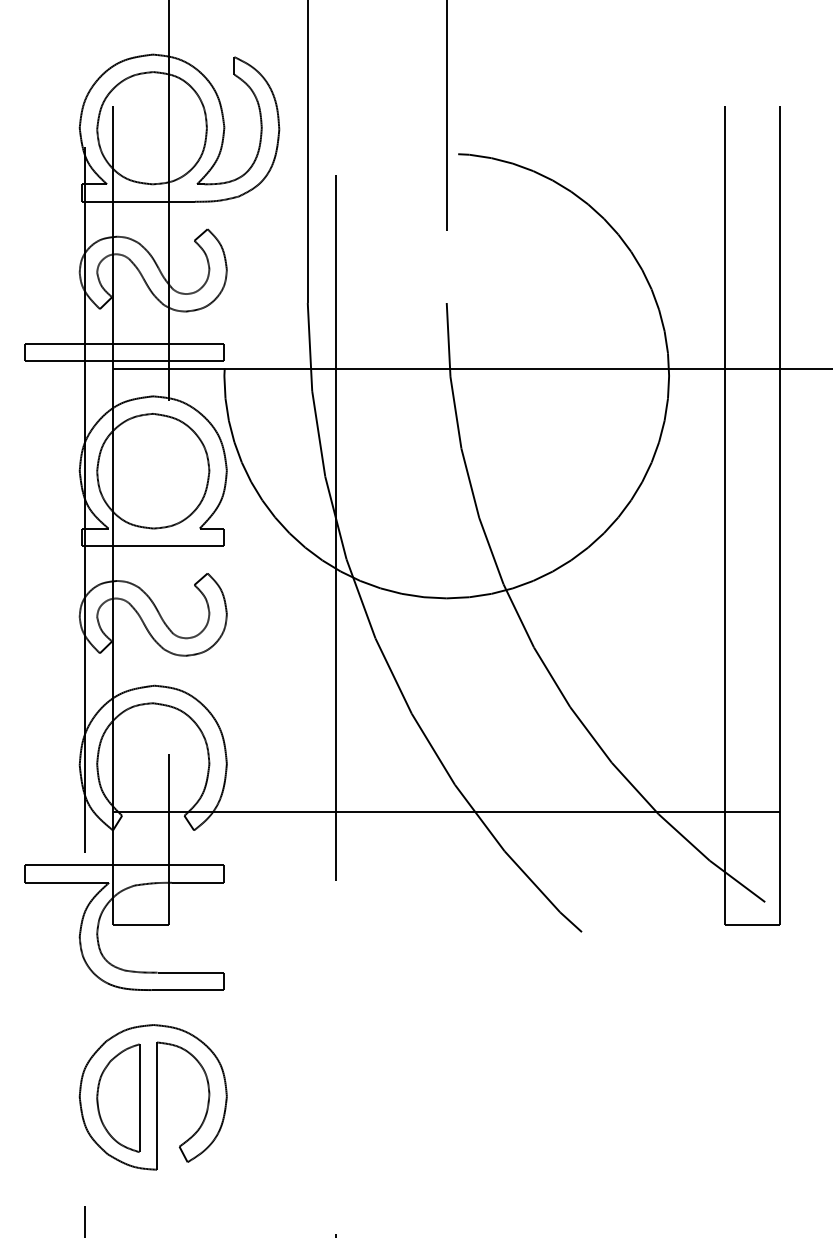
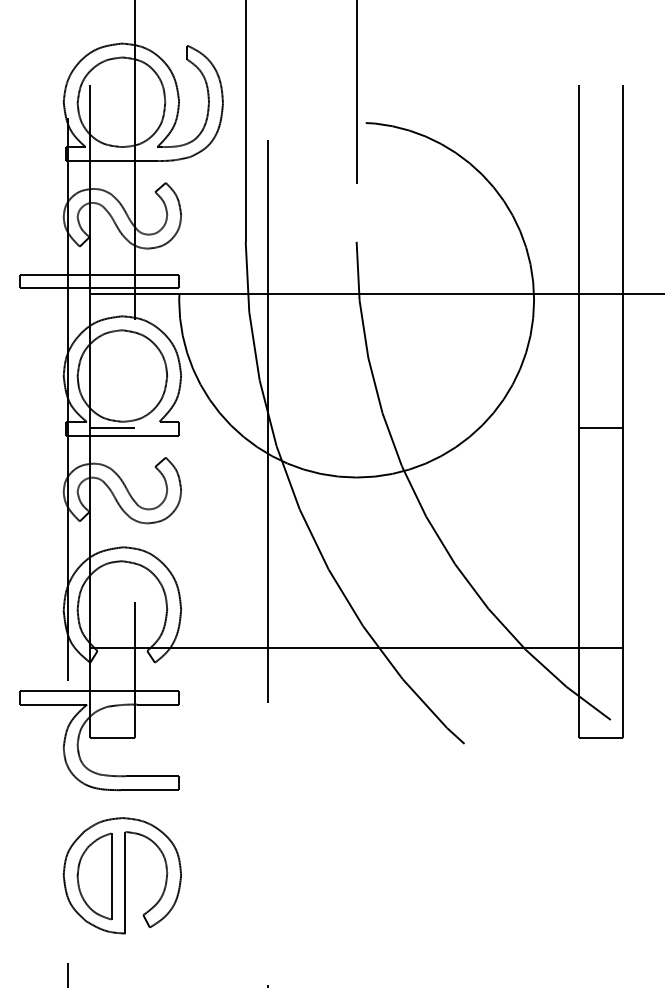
line: (140, 535) -> (112, 427), added
line: (752, 535) -> (600, 427), added

